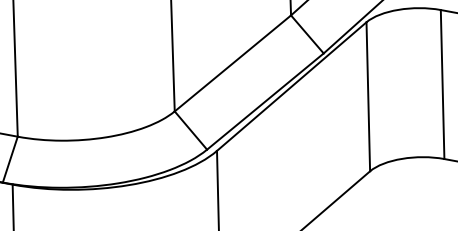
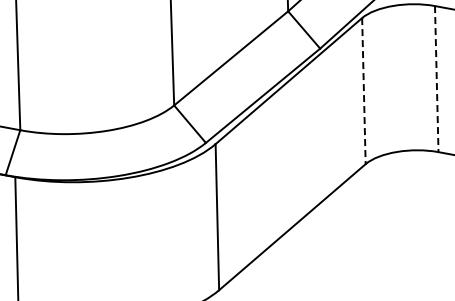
line: (442, 84) -> (436, 79), solid -> dashed
line: (367, 97) -> (363, 91), solid -> dashed

